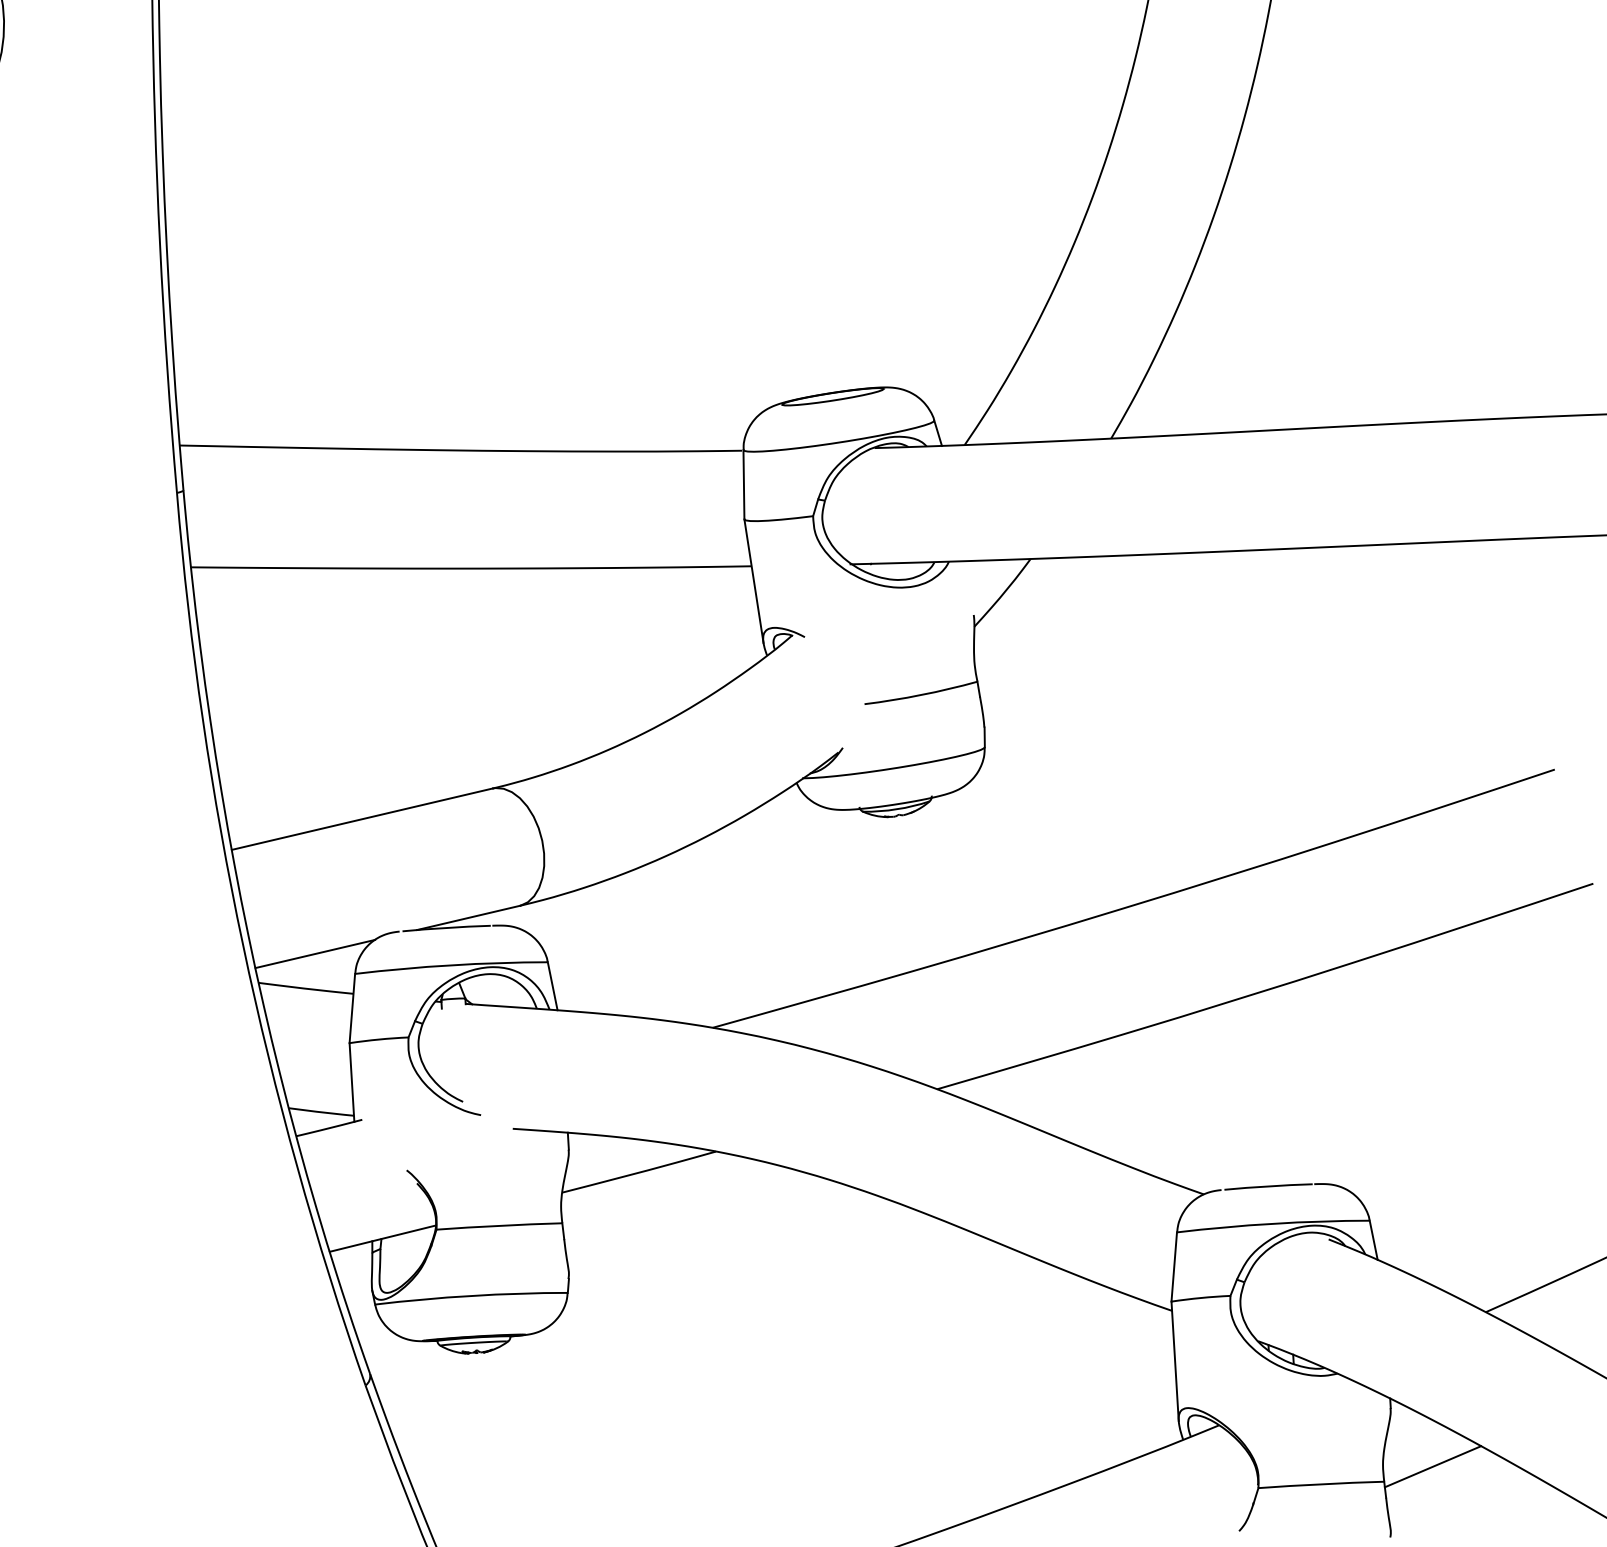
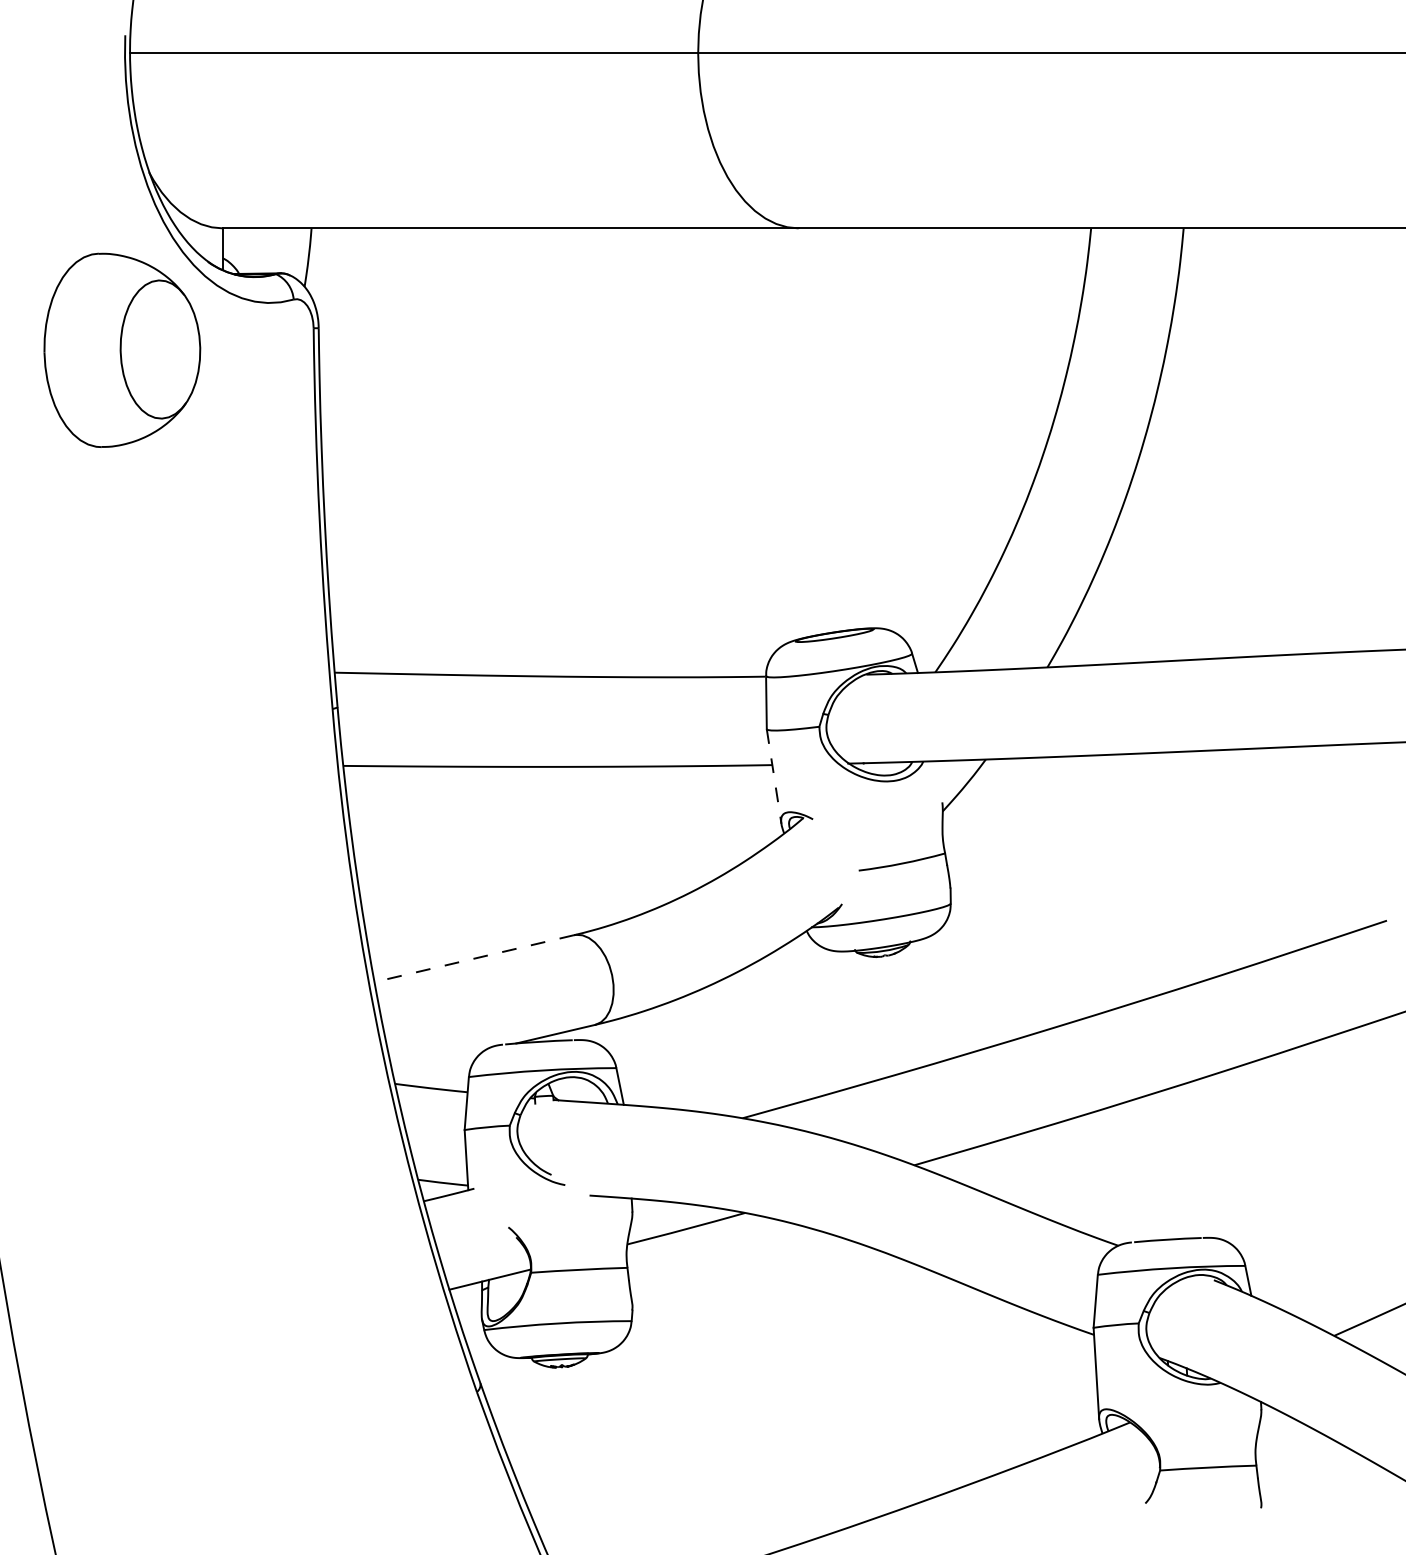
line: (754, 581) -> (774, 776), solid -> dashed
line: (361, 819) -> (473, 958), solid -> dashed
line: (315, 953) -> (438, 1061), removed
line: (1432, 1465) -> (1293, 1453), removed

